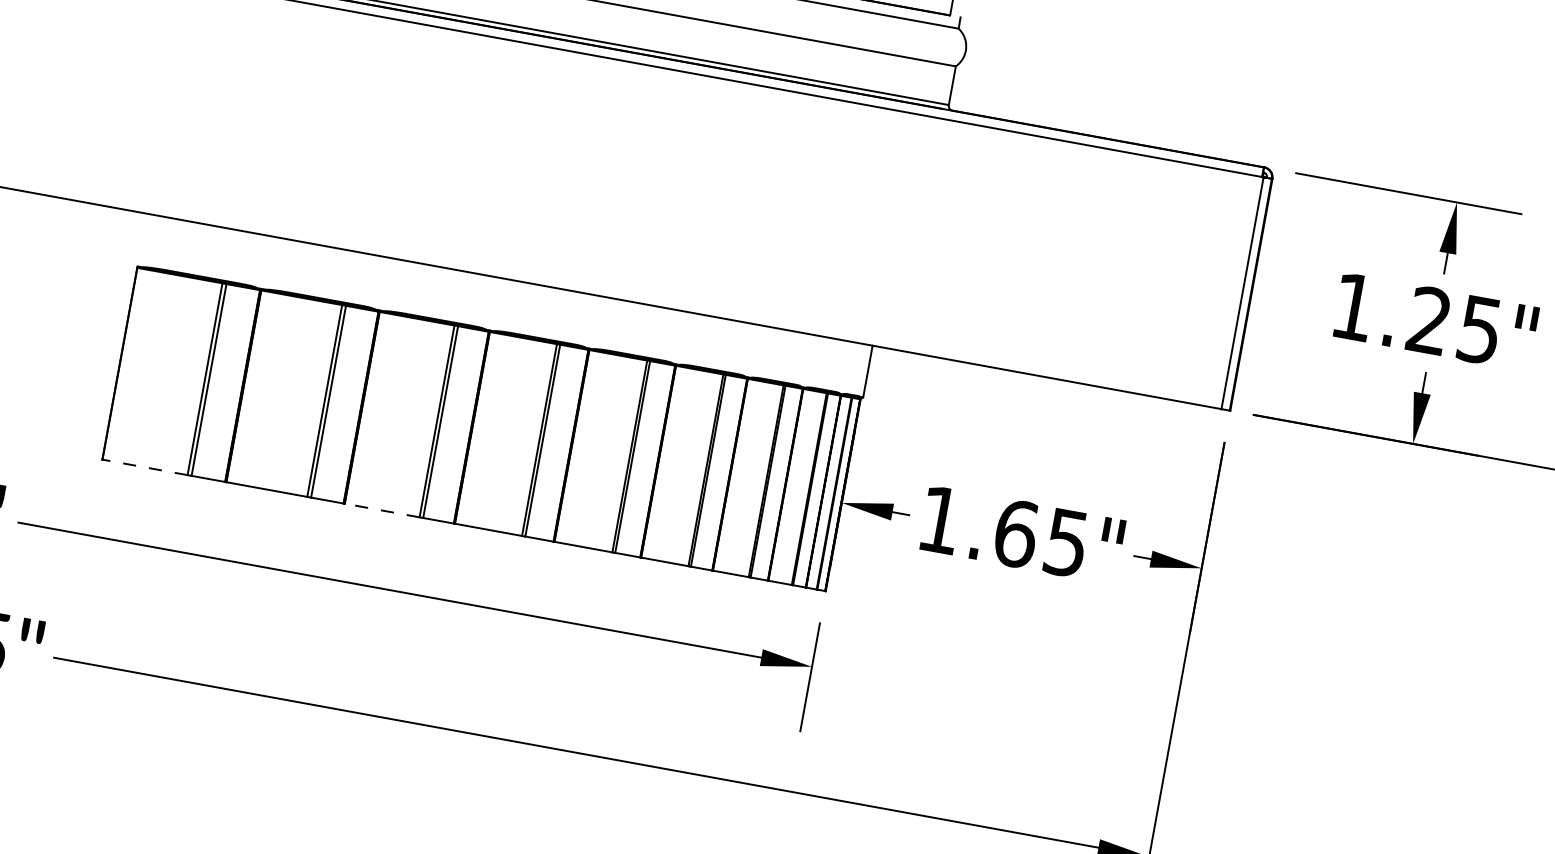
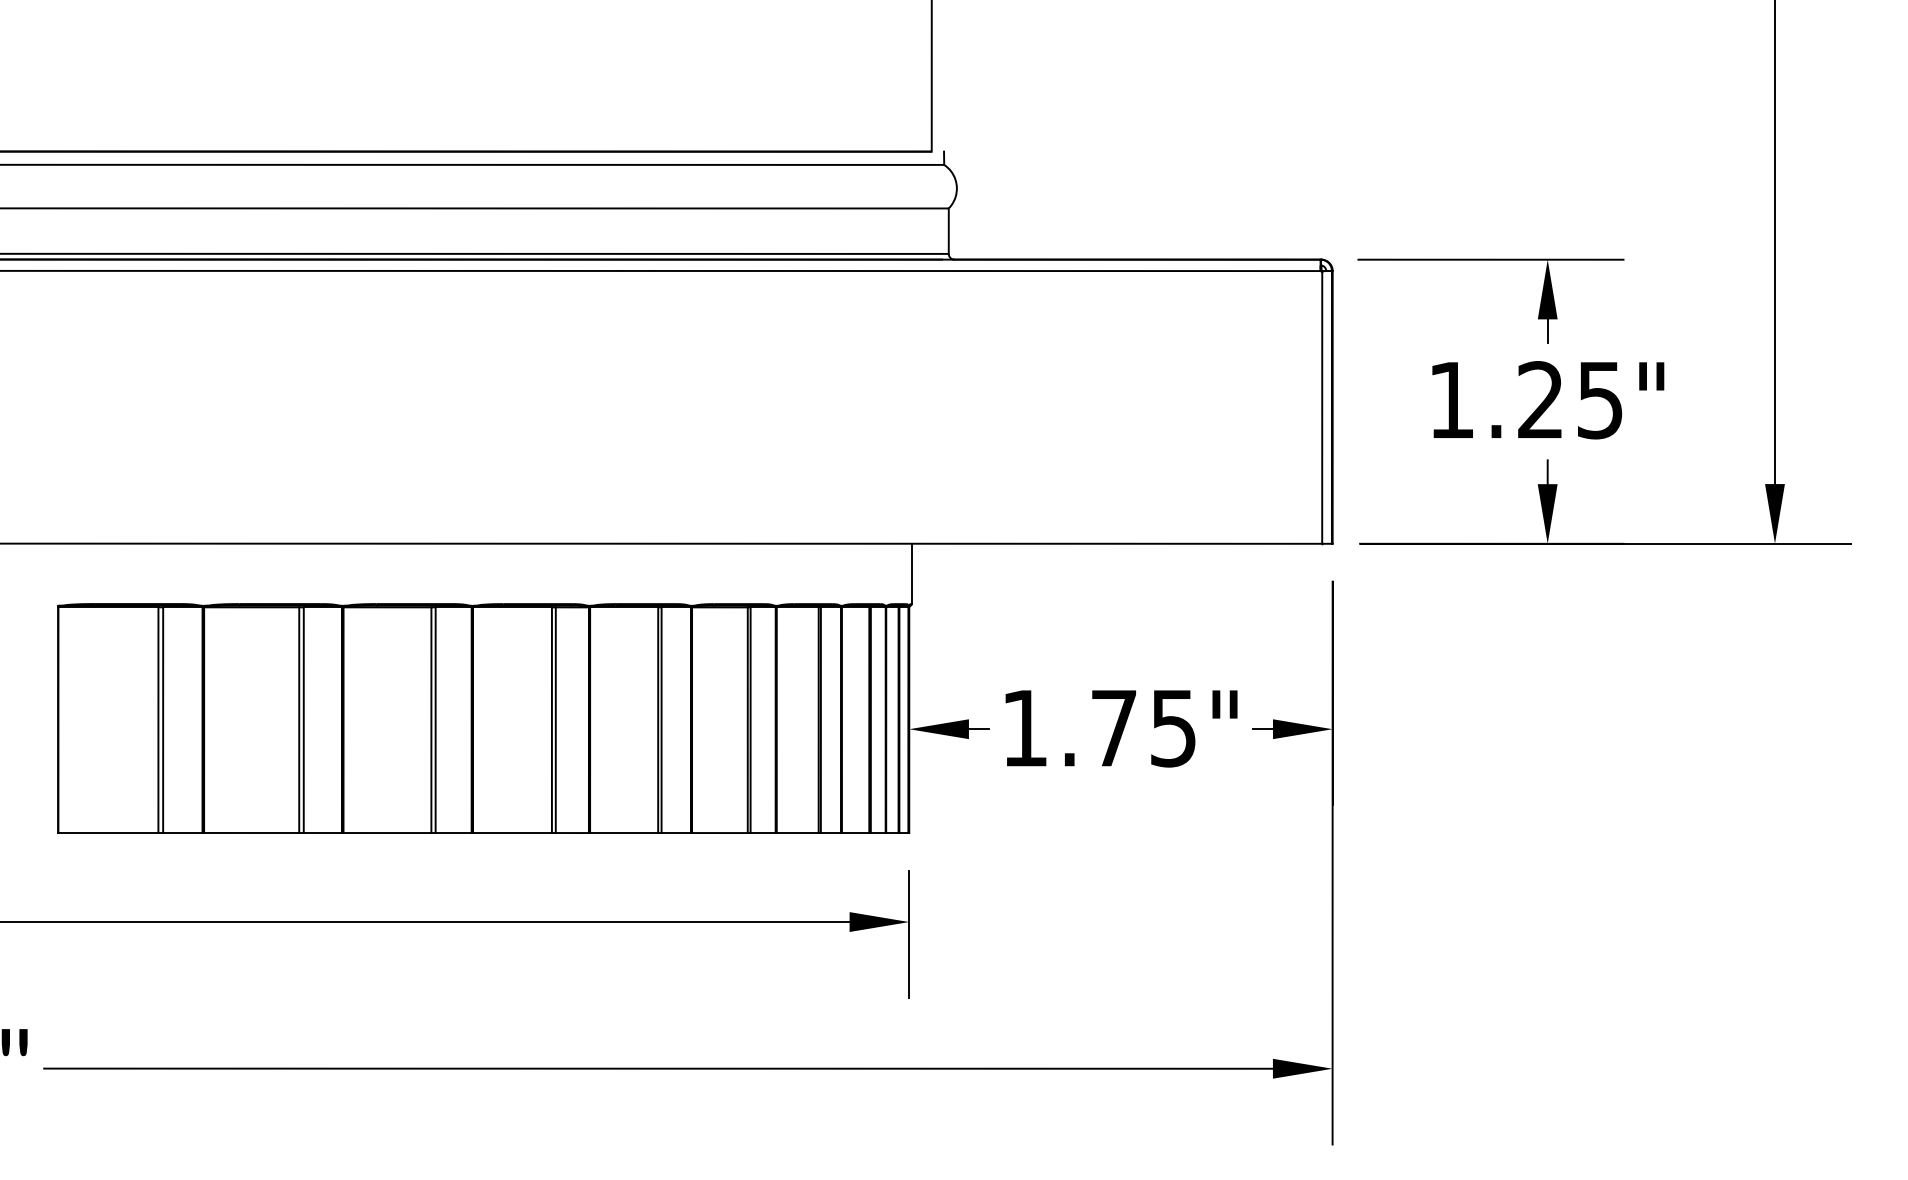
line: (144, 466) -> (107, 832), dashed -> solid
line: (381, 510) -> (386, 833), dashed -> solid
text: (1016, 534) -> (1114, 728), 1.65" -> 1.75"

